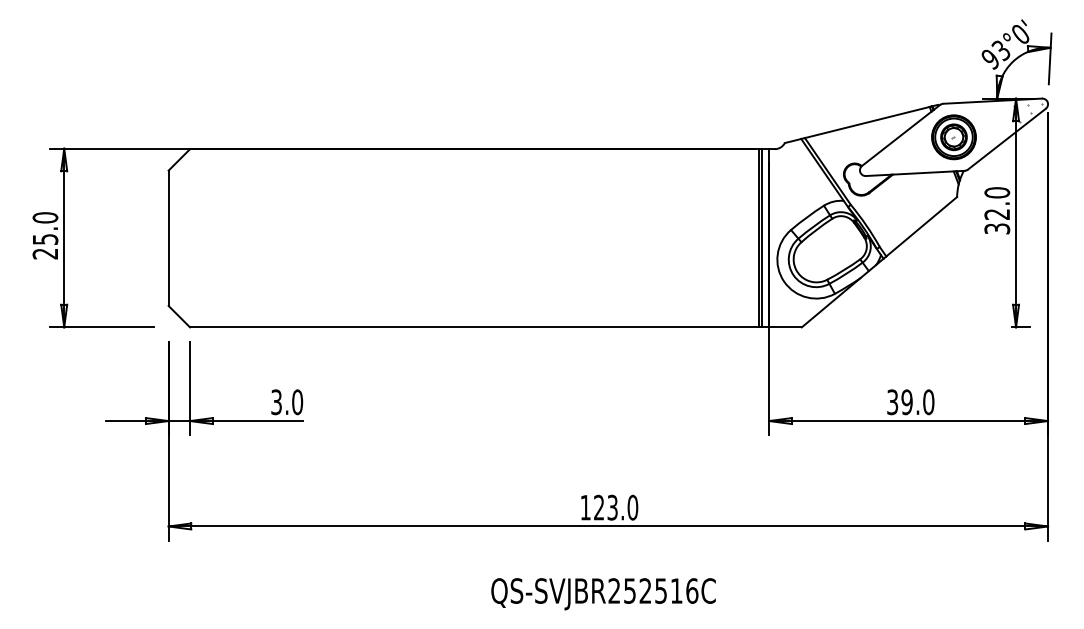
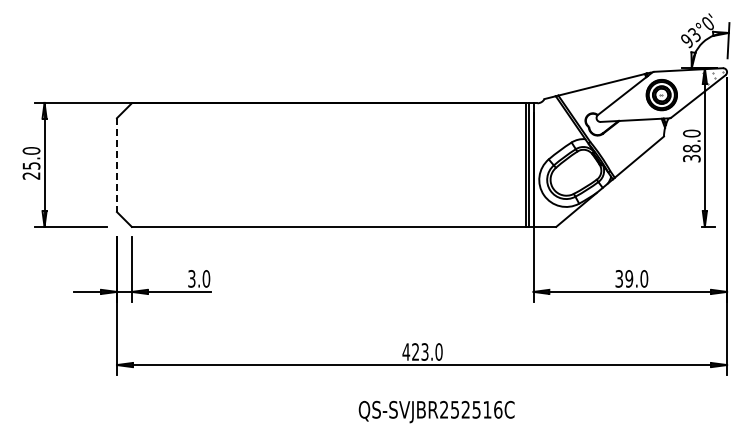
text: (996, 214) -> (691, 148), 32.0 -> 38.0
line: (167, 238) -> (116, 165), solid -> dashed
text: (585, 506) -> (406, 351), 123.0 -> 423.0
text: (603, 593) -> (436, 411), moved

